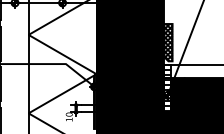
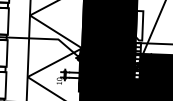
hatch: (168, 42) -> (139, 25), removed

